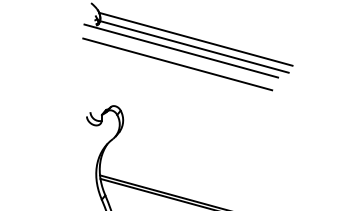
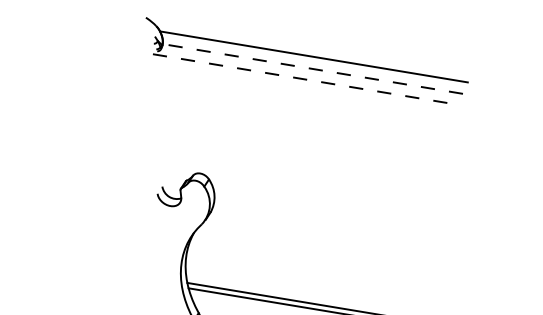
line: (194, 46) -> (312, 68), solid -> dashed
line: (180, 50) -> (291, 76), solid -> dashed
line: (177, 64) -> (289, 98), removed

